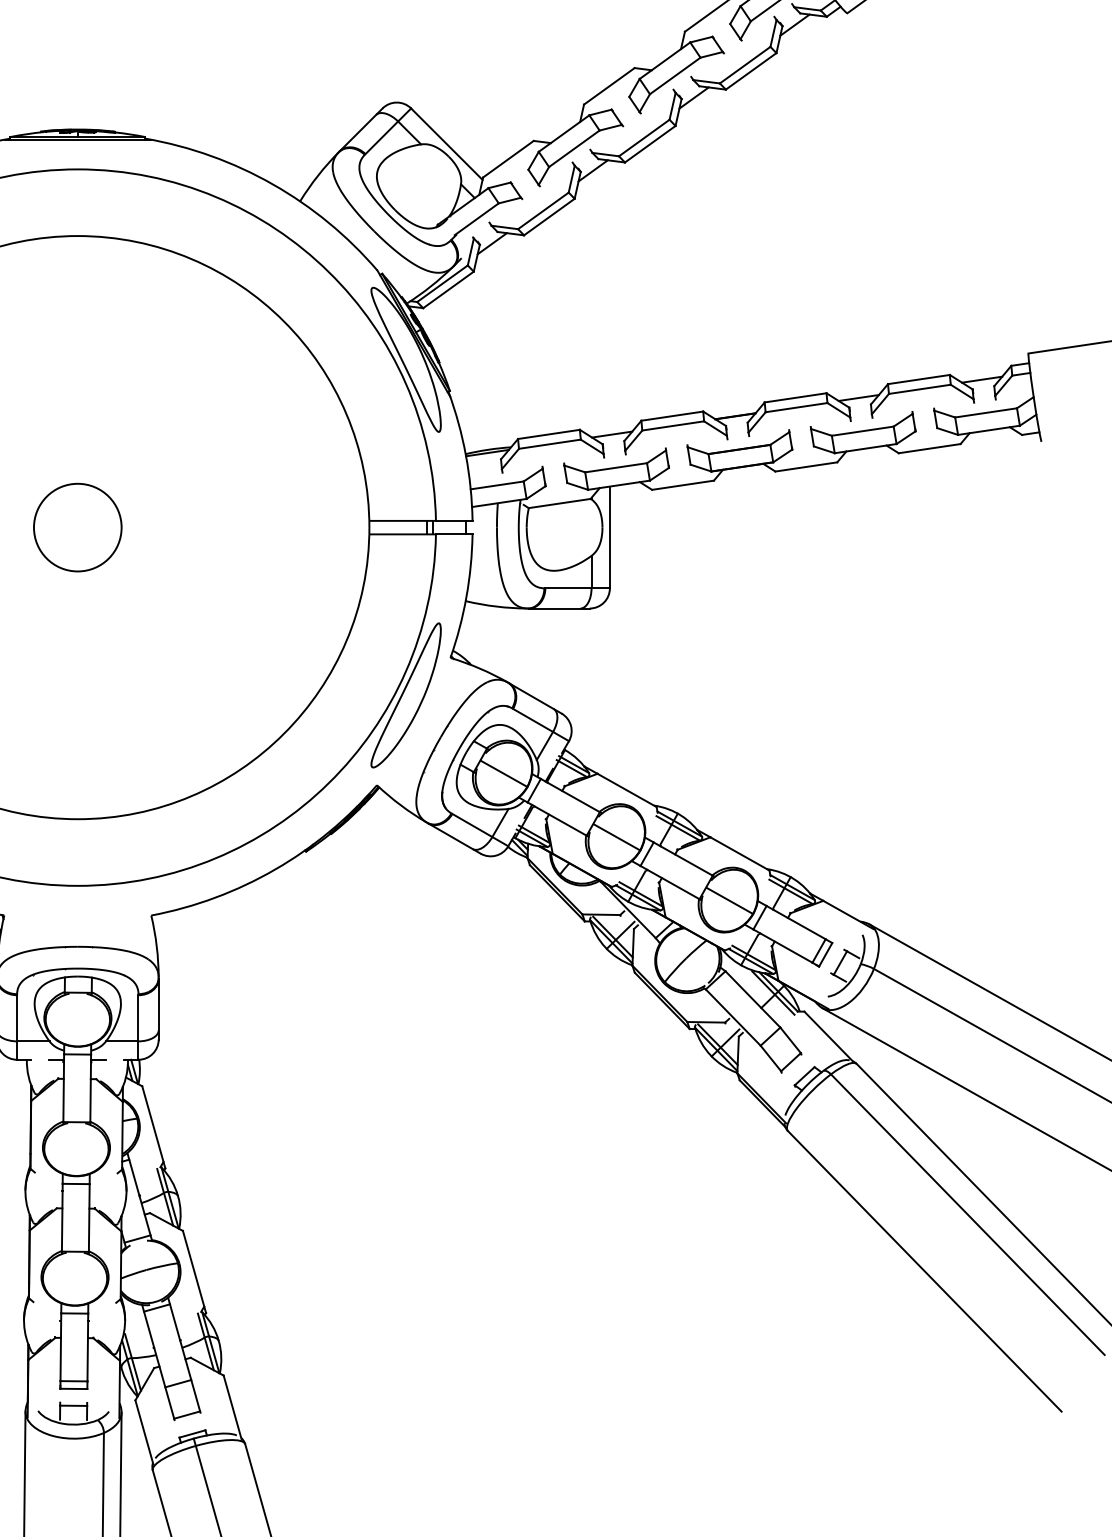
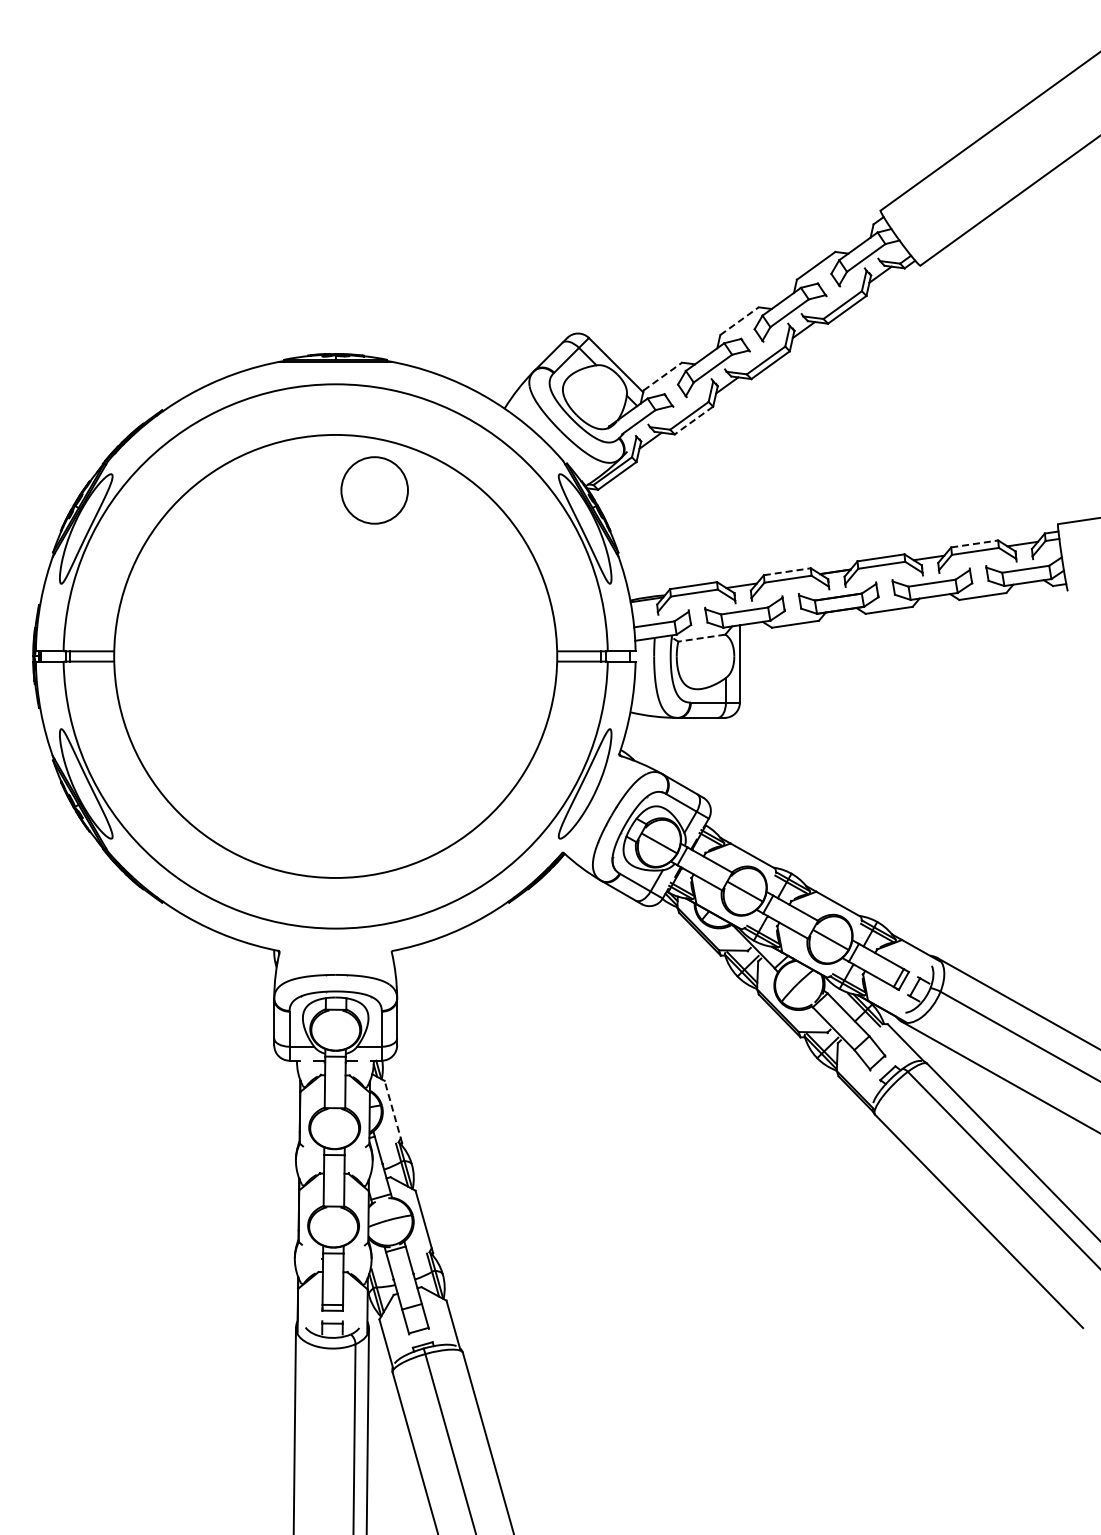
line: (609, 86) -> (739, 321), solid -> dashed
line: (507, 159) -> (662, 376), solid -> dashed
line: (548, 217) -> (693, 420), solid -> dashed
line: (918, 378) -> (974, 543), solid -> dashed
line: (672, 415) -> (787, 571), solid -> dashed
line: (559, 503) -> (701, 638), solid -> dashed
circle: (77, 527) -> (374, 490), moved
line: (153, 1126) -> (393, 1111), solid -> dashed

